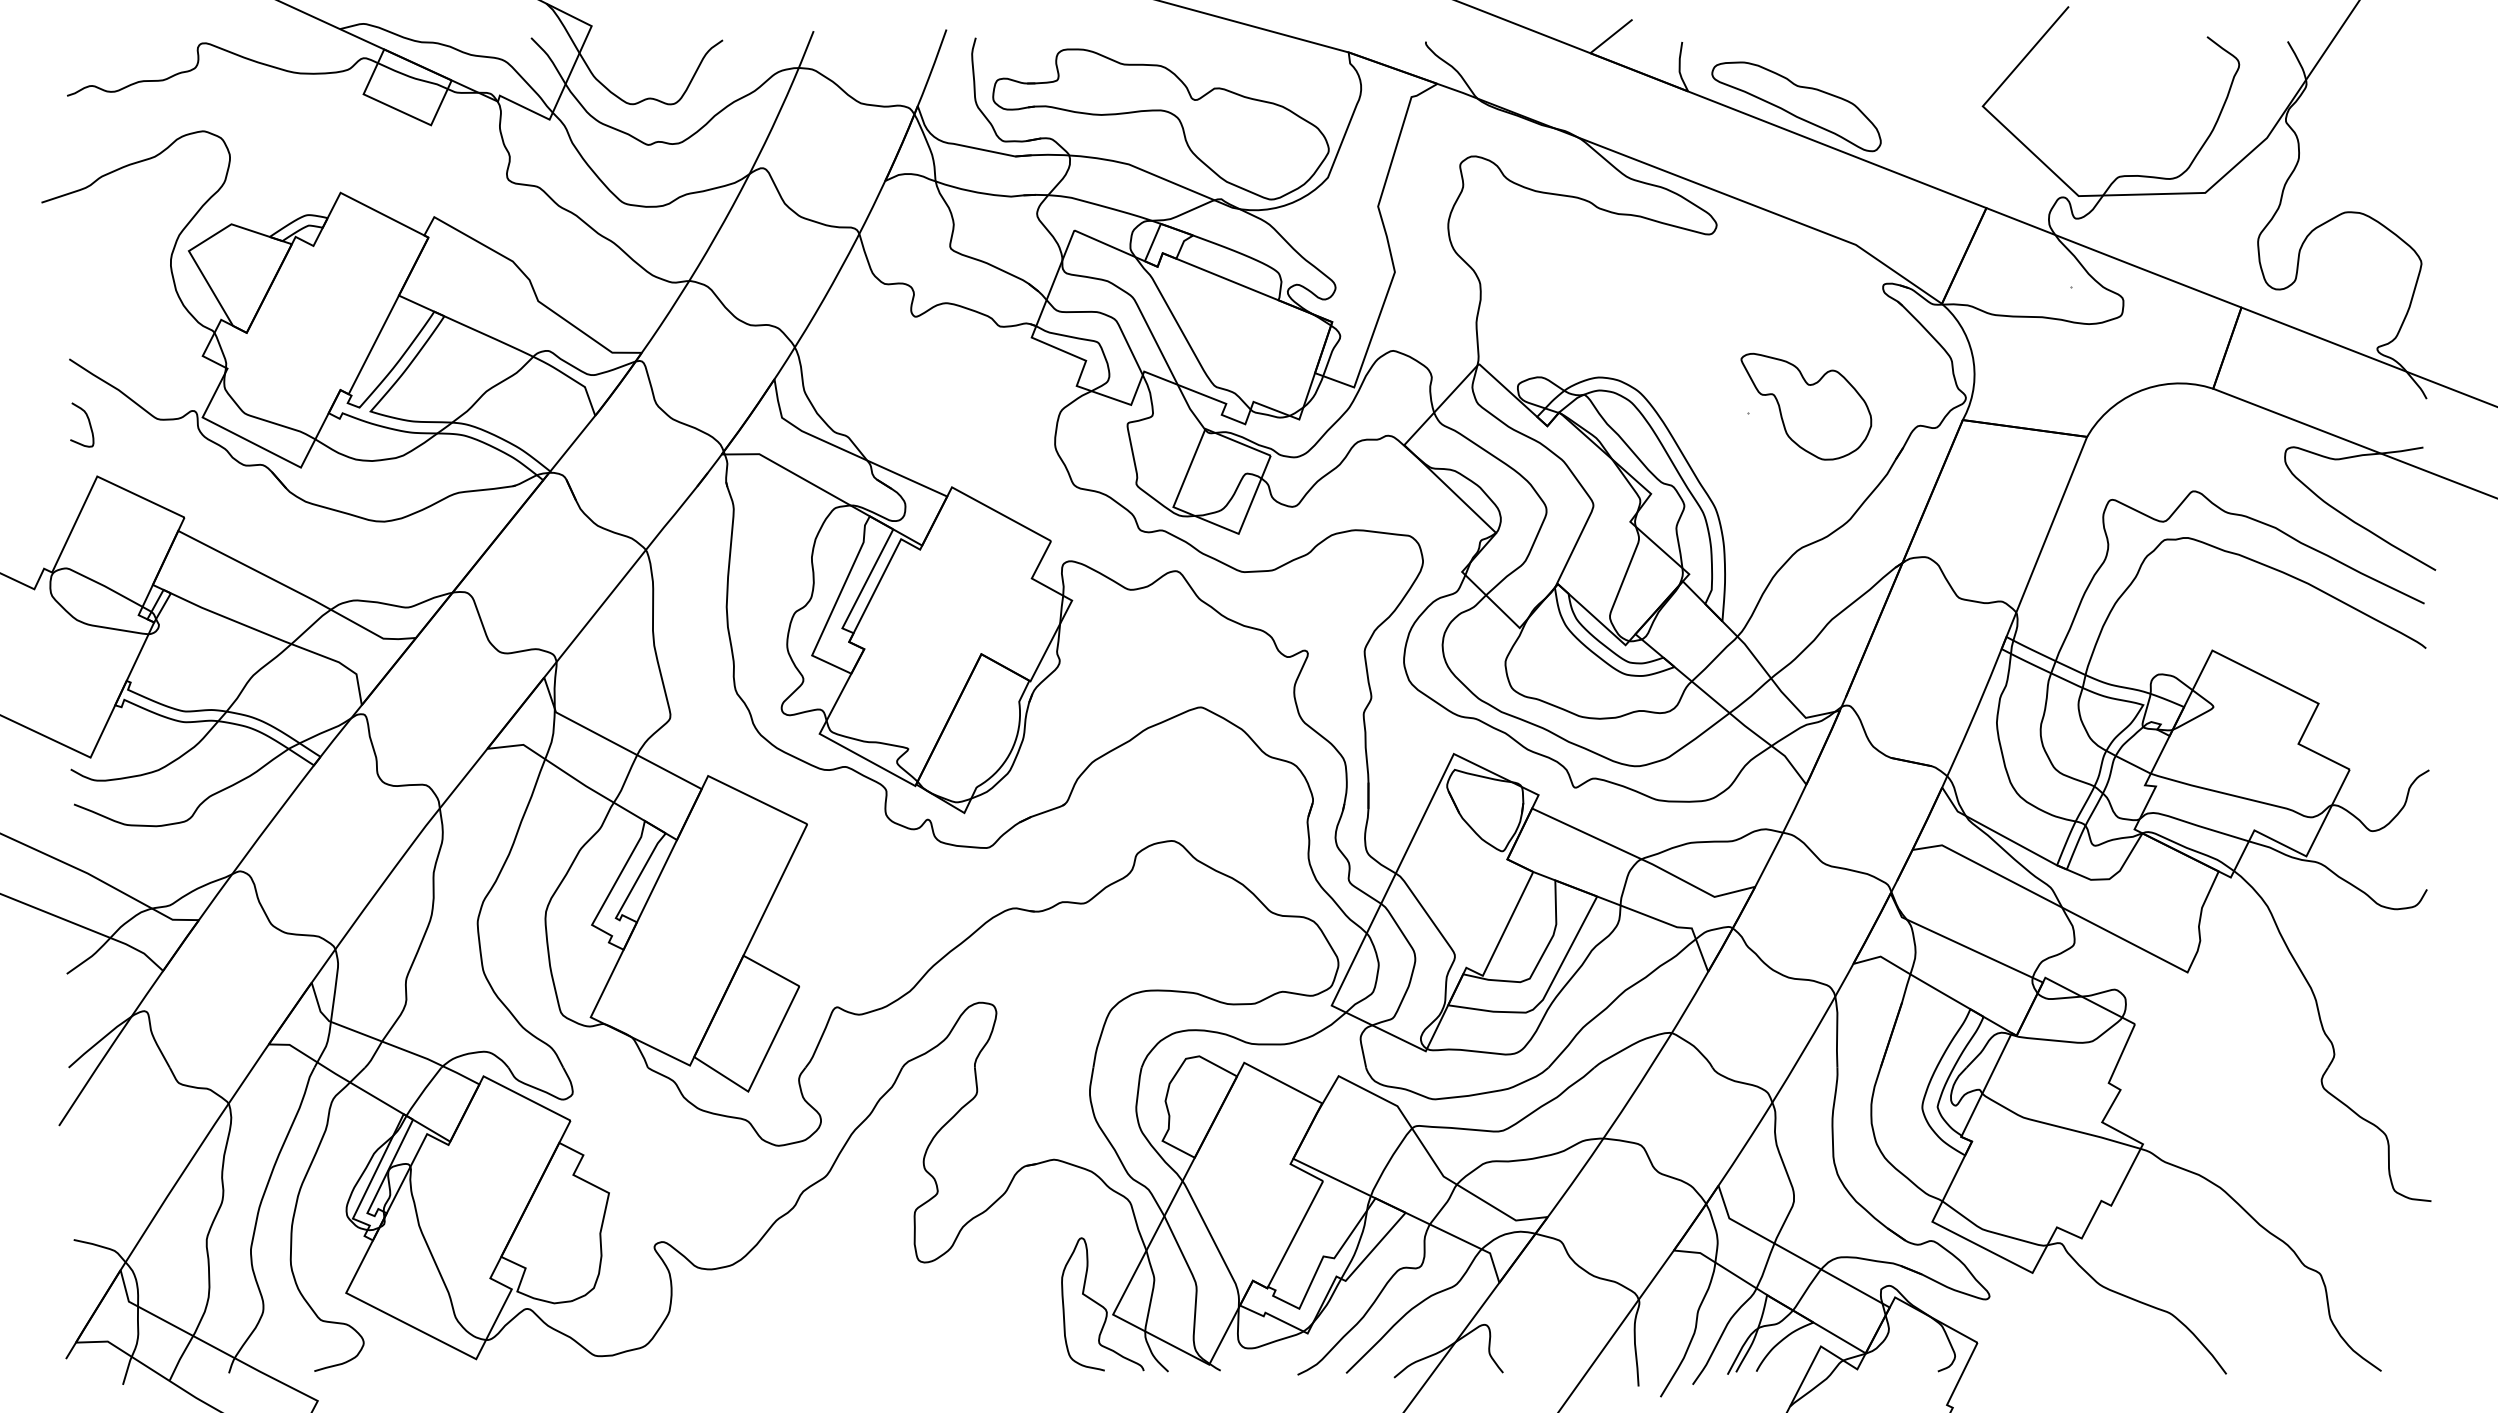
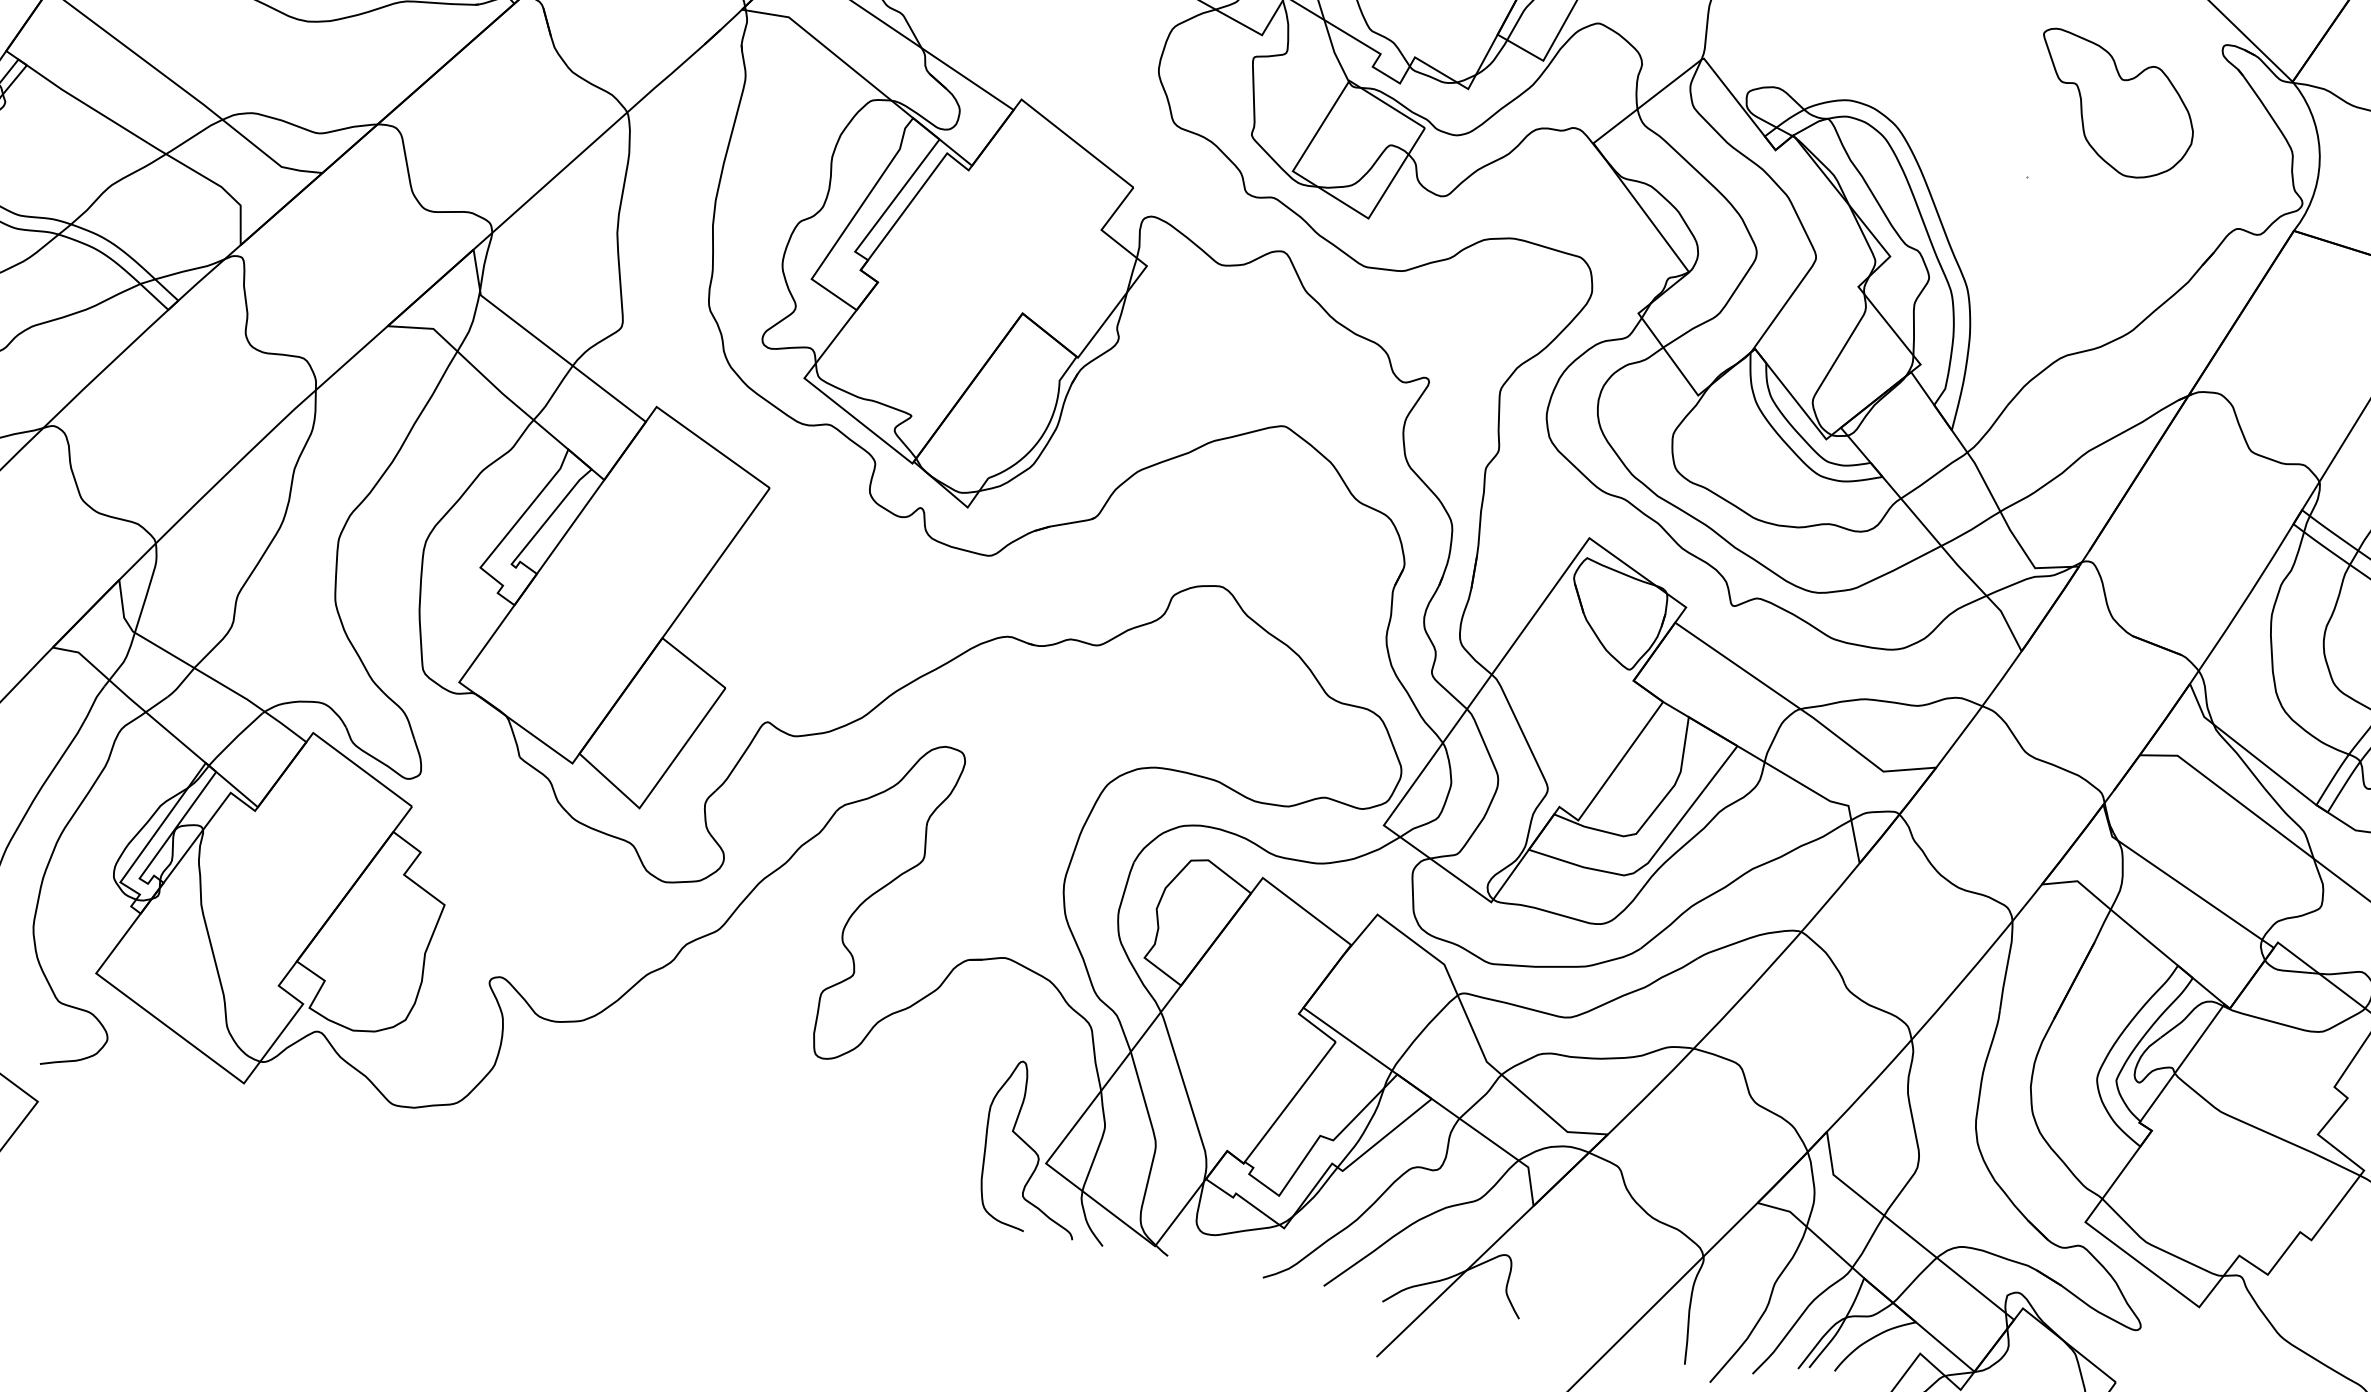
part: (1806, 406) -> (2114, 106), moved

